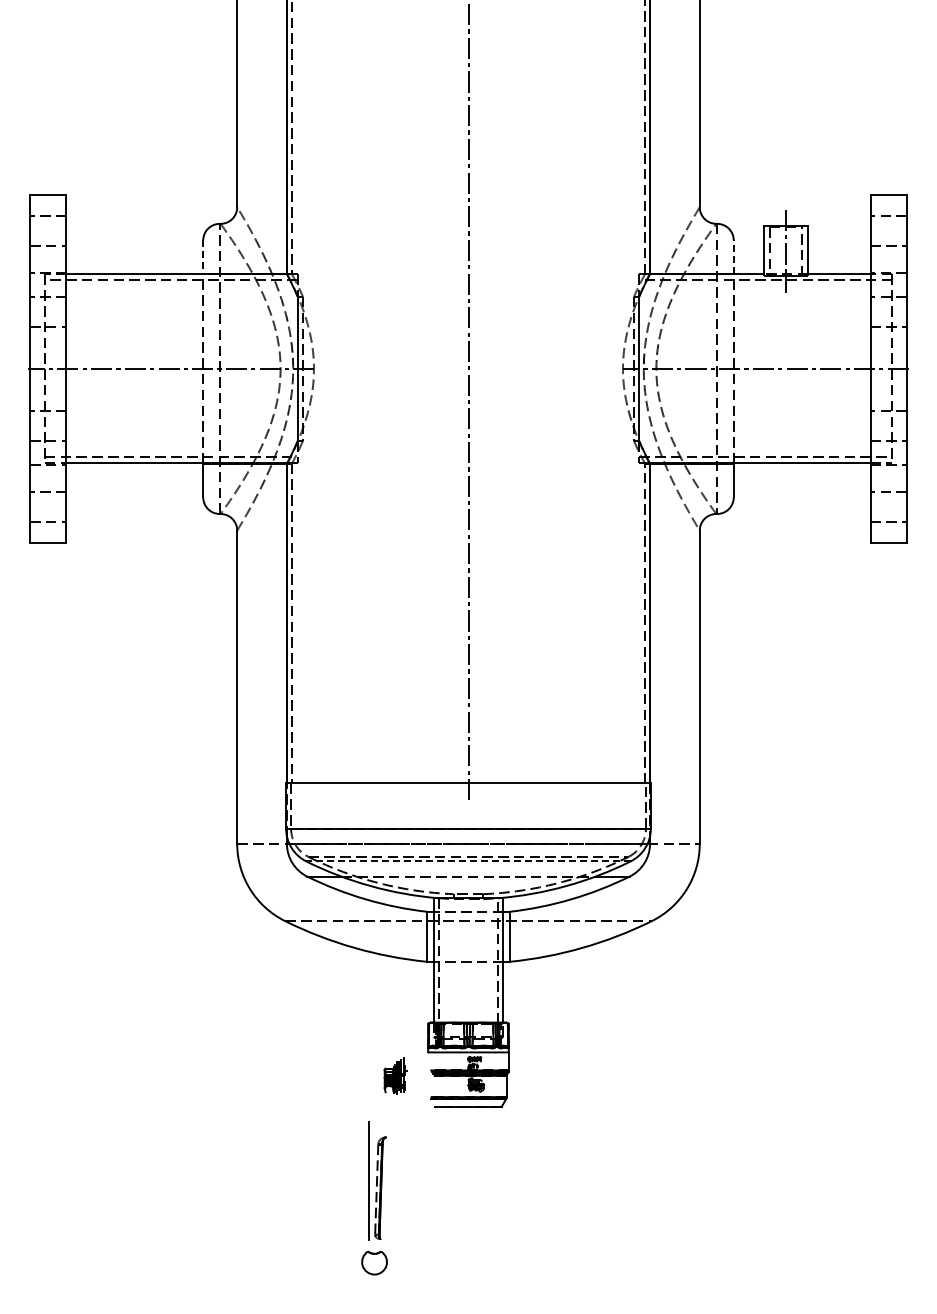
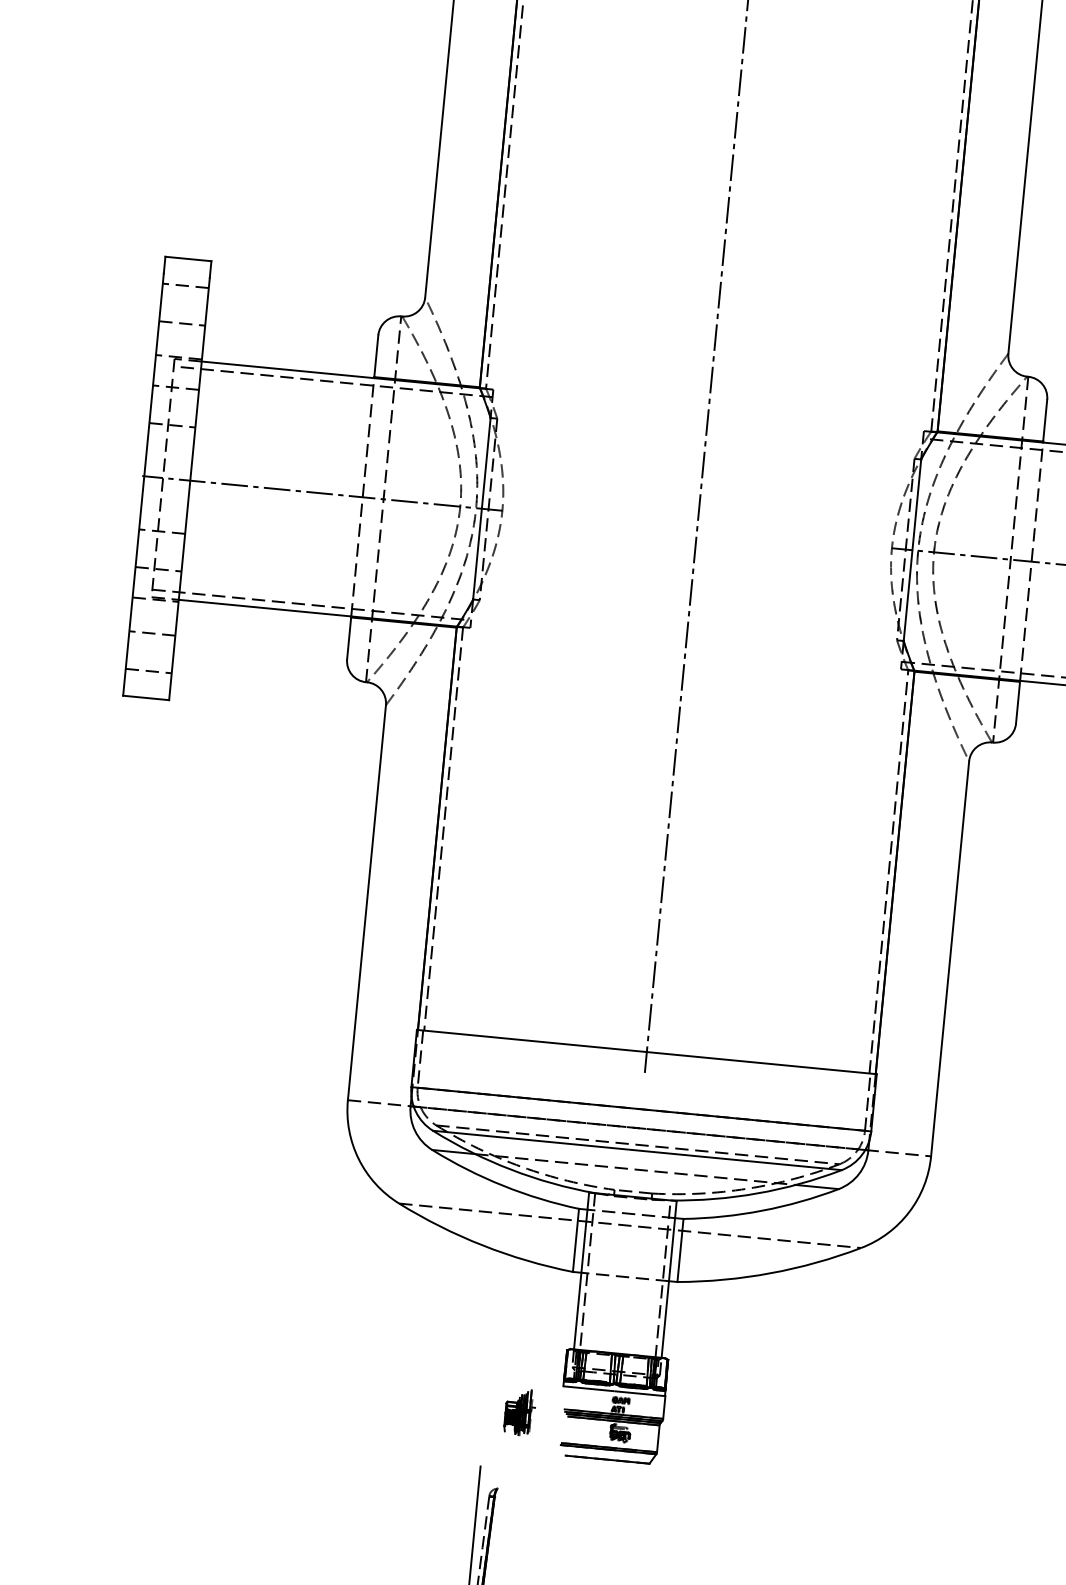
line: (203, 257) -> (376, 356), dashed -> solid
line: (733, 257) -> (1044, 421), dashed -> solid
line: (468, 861) -> (637, 1150), dashed -> solid

